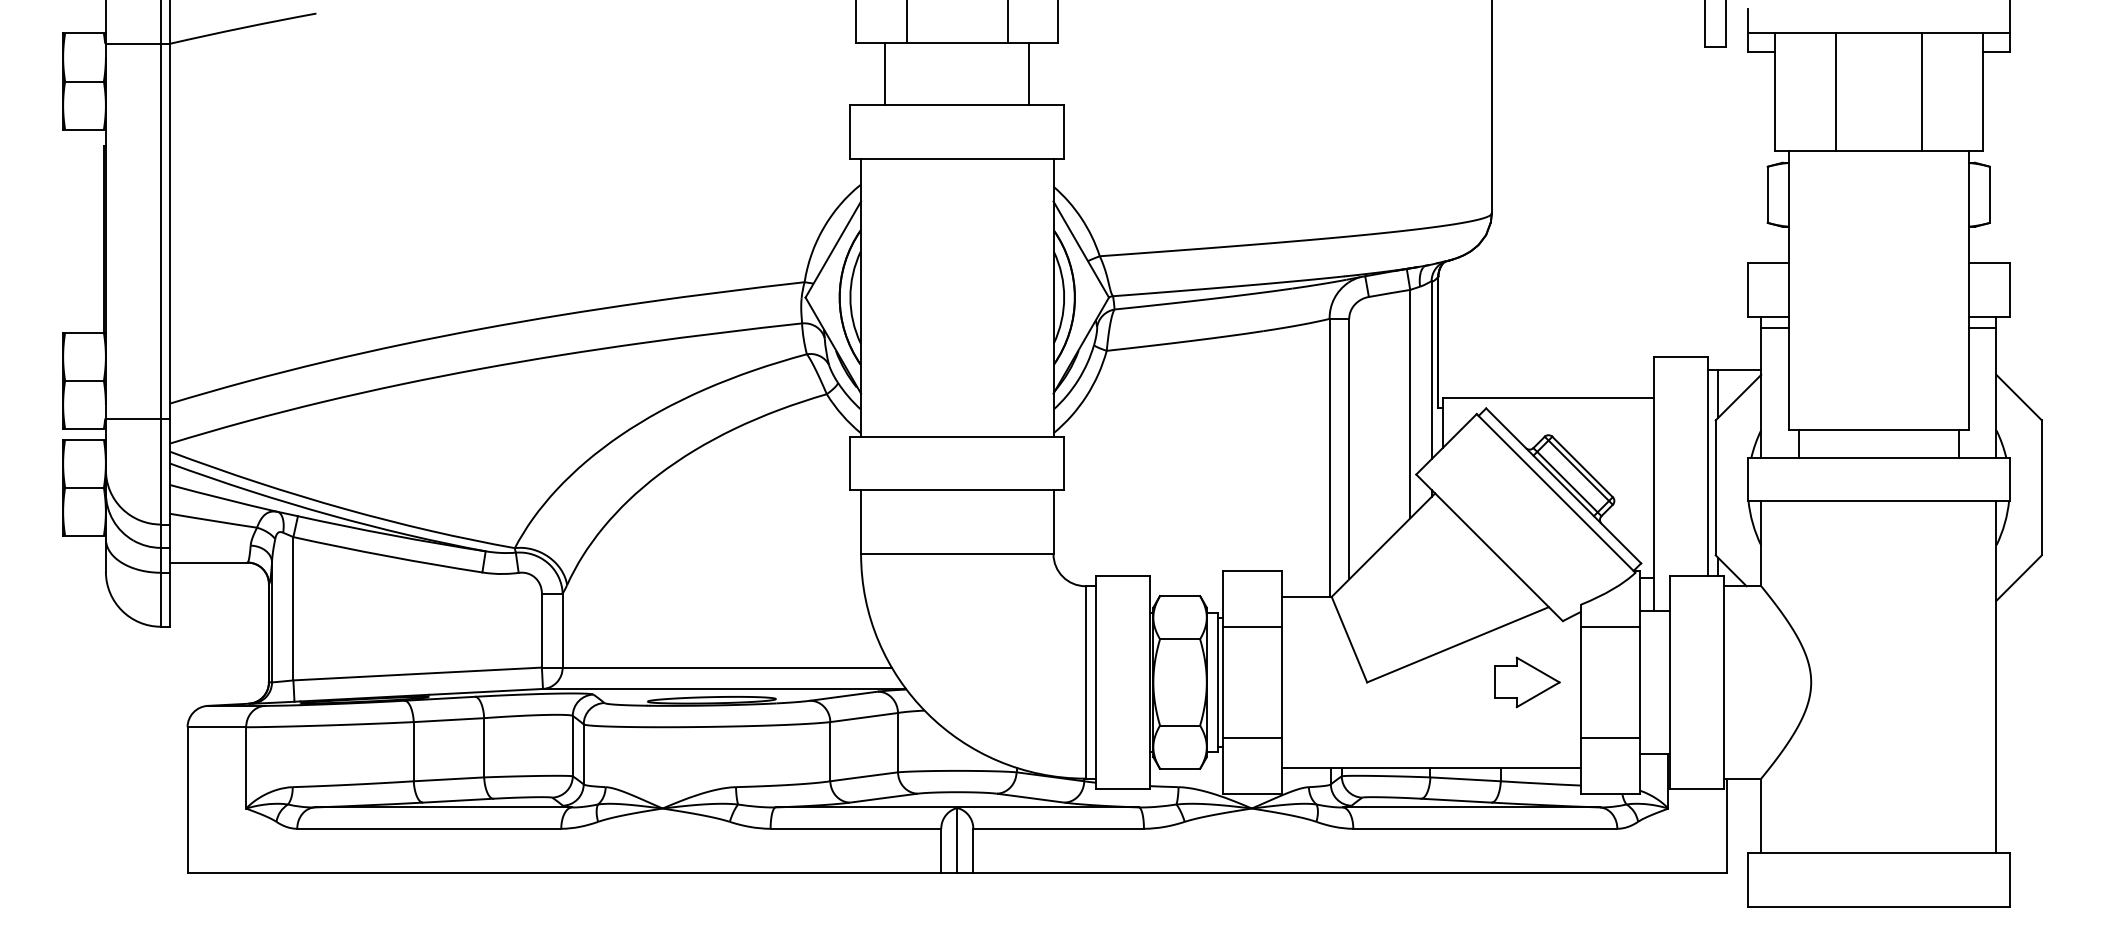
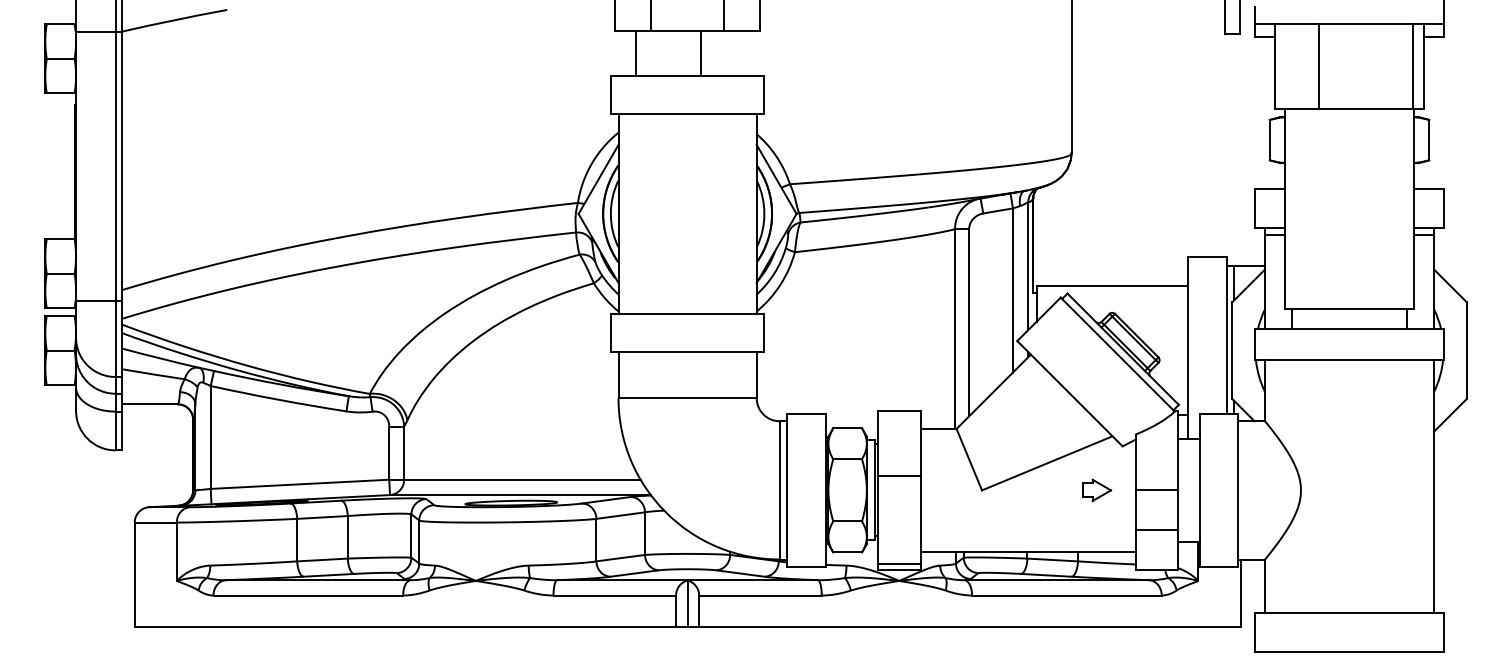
line: (1029, 73) -> (701, 52), moved
line: (1921, 91) -> (1412, 65), moved
line: (1251, 626) -> (898, 476), moved
line: (1609, 626) -> (1156, 489), moved
part: (1527, 682) -> (1097, 490), size x0.6
line: (1251, 737) -> (898, 563), moved

